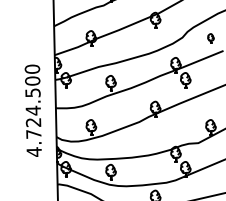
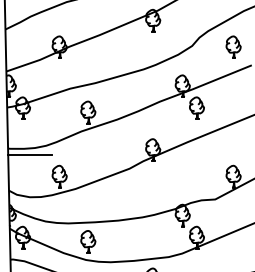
part: (210, 38) -> (232, 47), size x1.67
line: (71, 112) -> (30, 154), added

